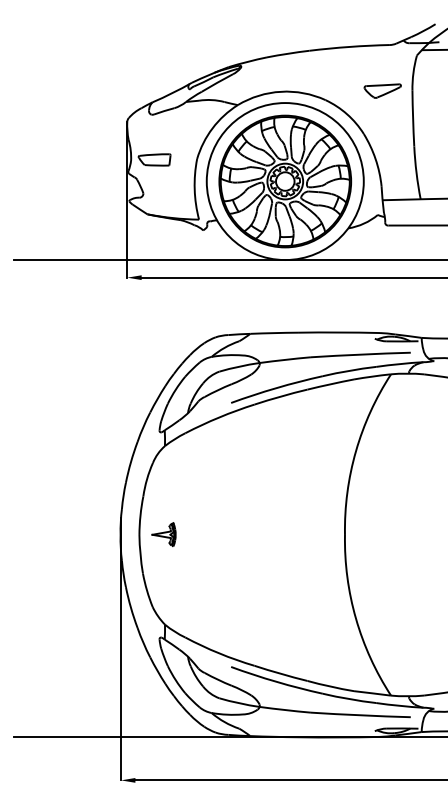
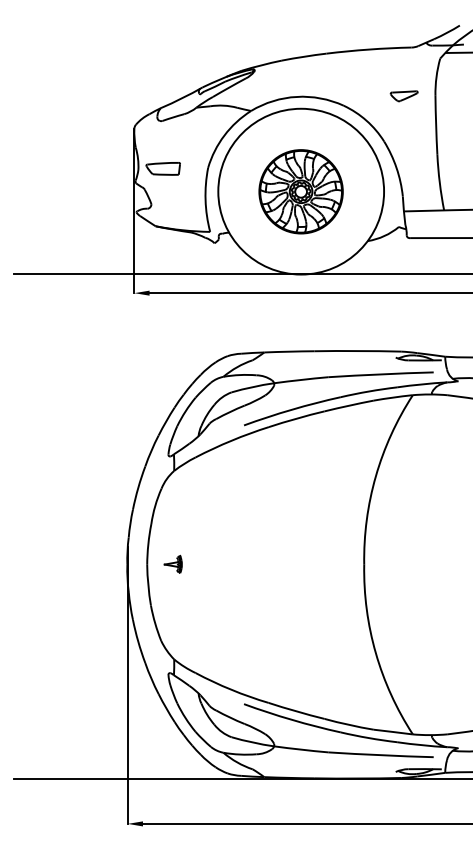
part: (383, 91) -> (404, 96), size x0.7
part: (284, 181) -> (300, 191), size x0.6
part: (164, 534) -> (173, 564), size x0.7

